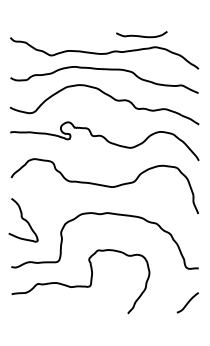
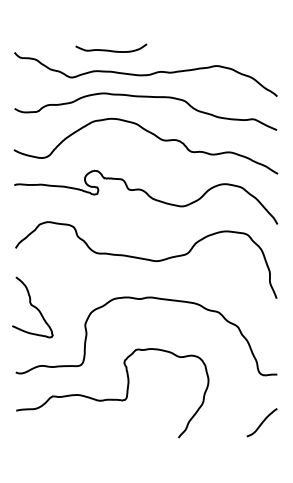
curve: (141, 35) -> (110, 49), moved

